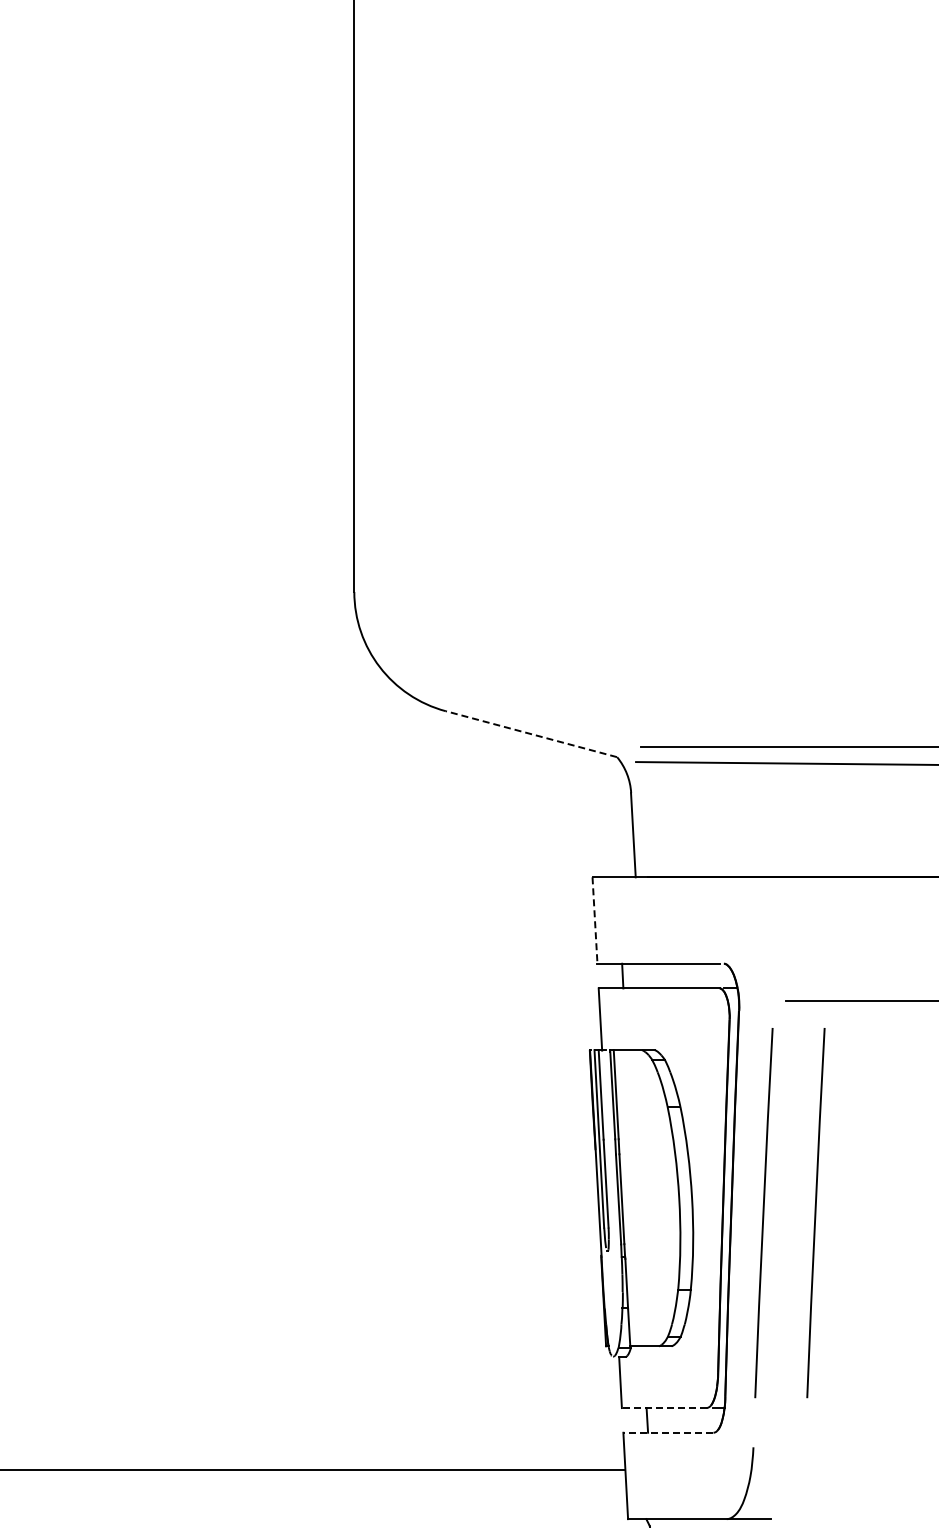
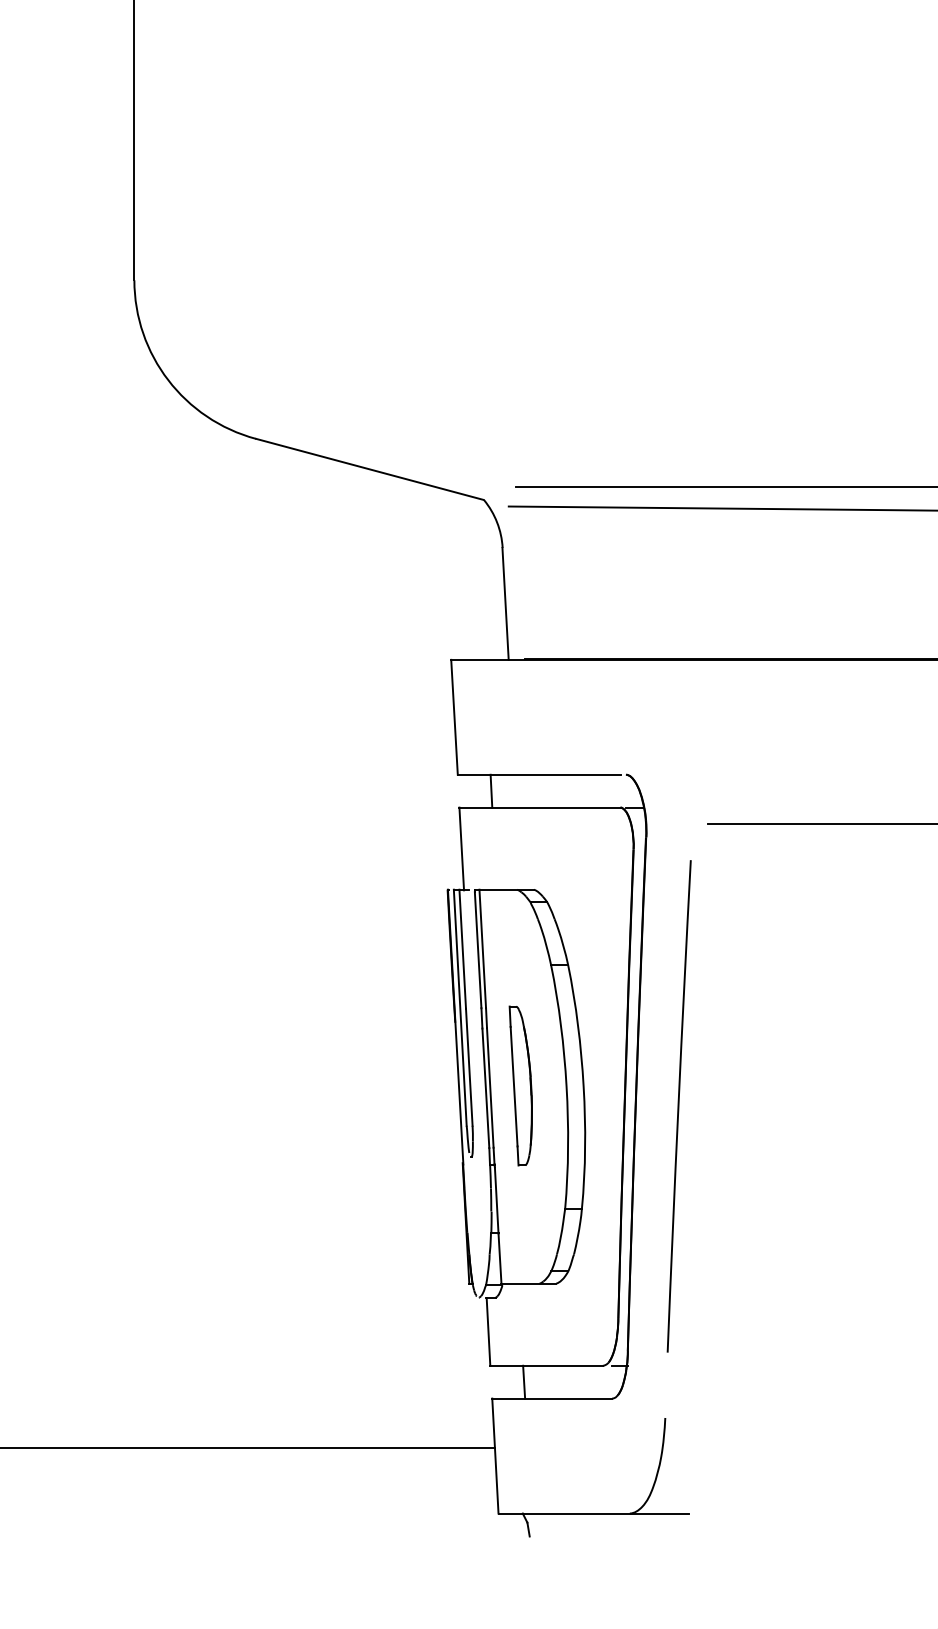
line: (531, 734) -> (370, 469), dashed -> solid
line: (595, 921) -> (455, 718), dashed -> solid
part: (644, 1197) -> (520, 1085), added
line: (815, 1213) -> (747, 1106), removed
line: (663, 1408) -> (545, 1366), dashed -> solid
line: (667, 1432) -> (550, 1398), dashed -> solid

